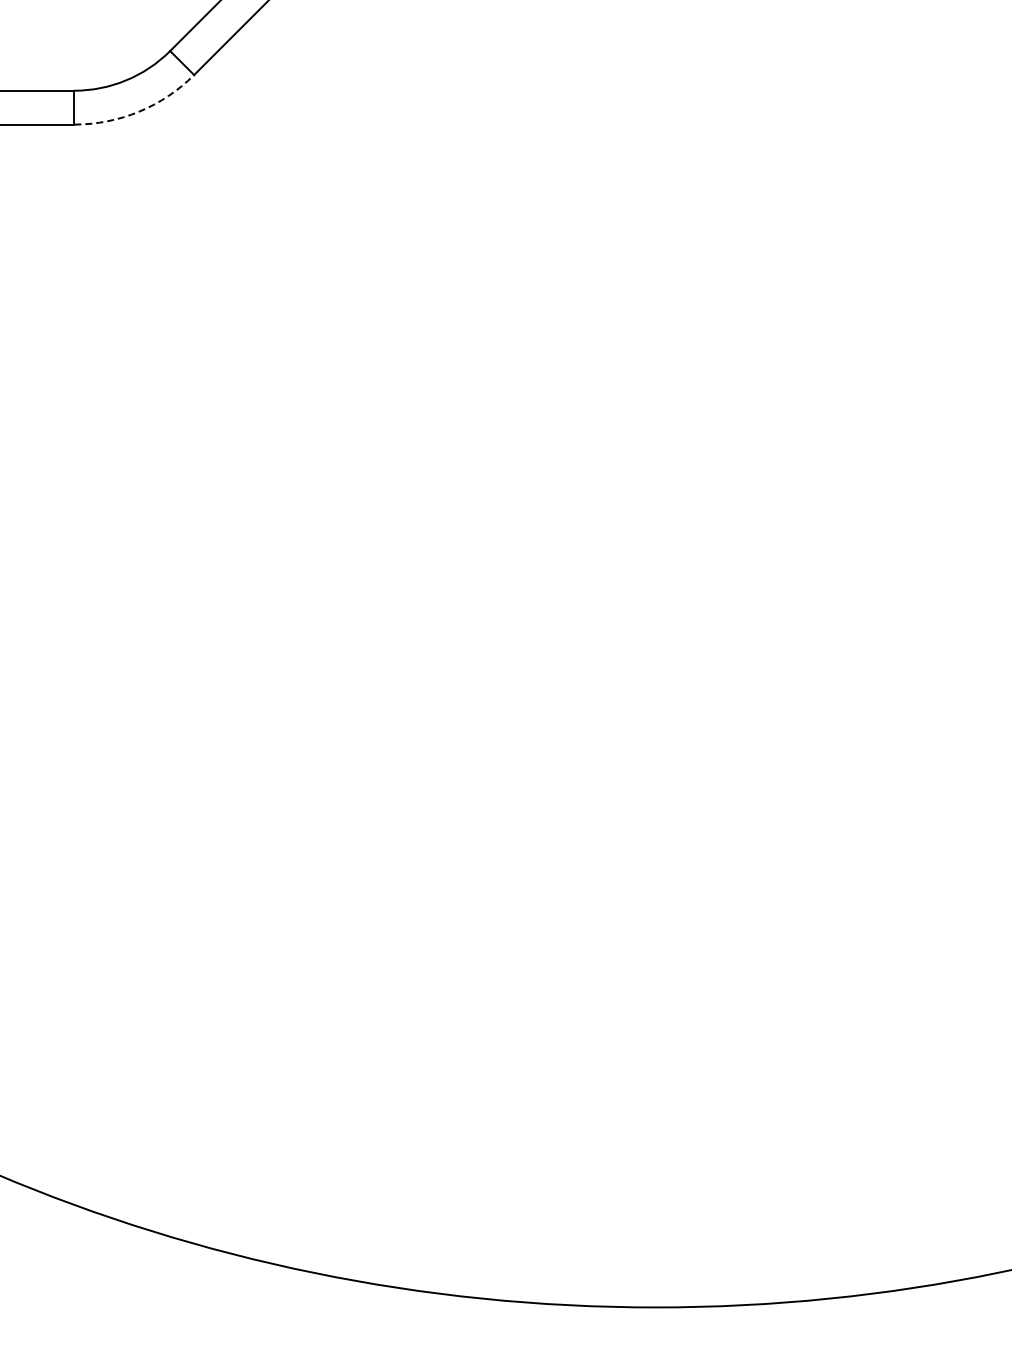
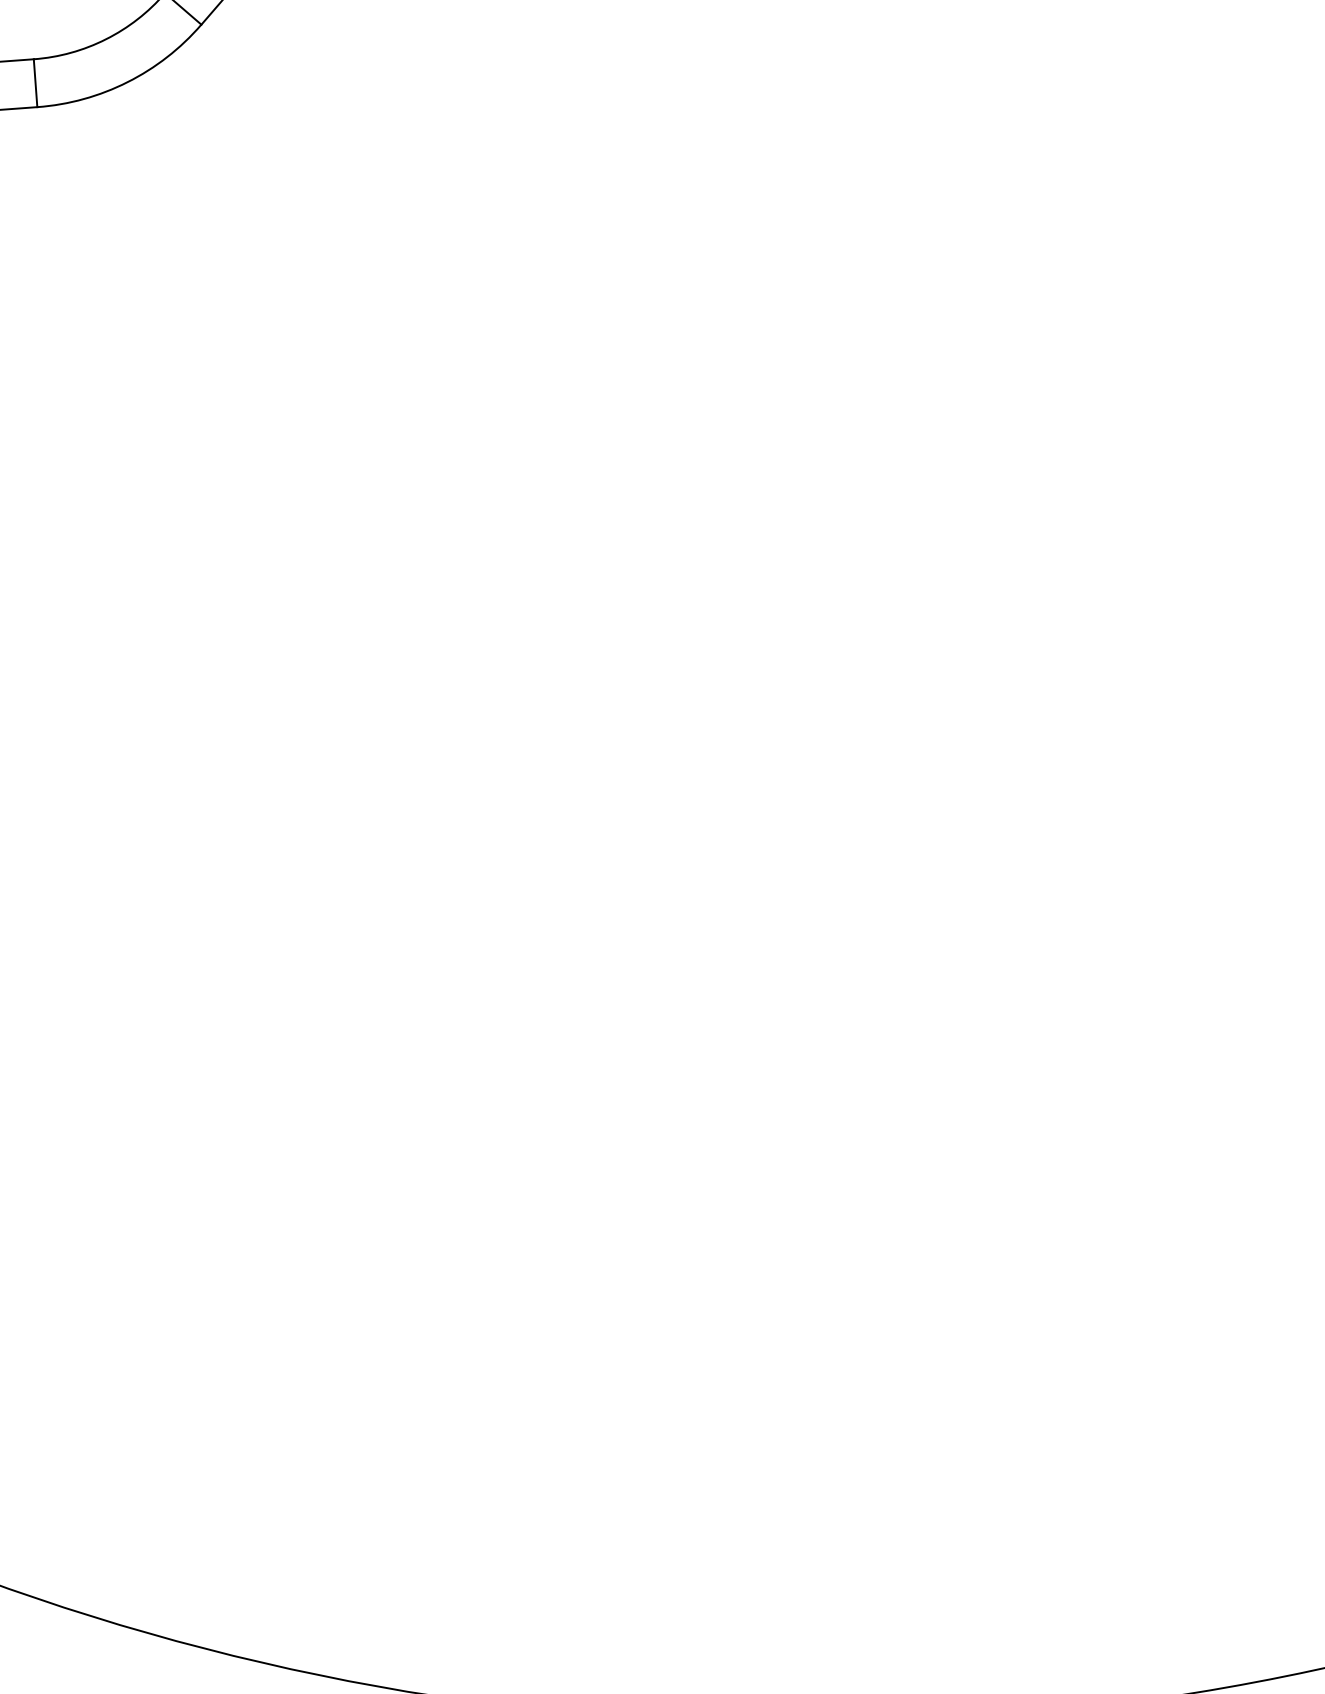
arc: (139, 111) -> (127, 81), dashed -> solid

